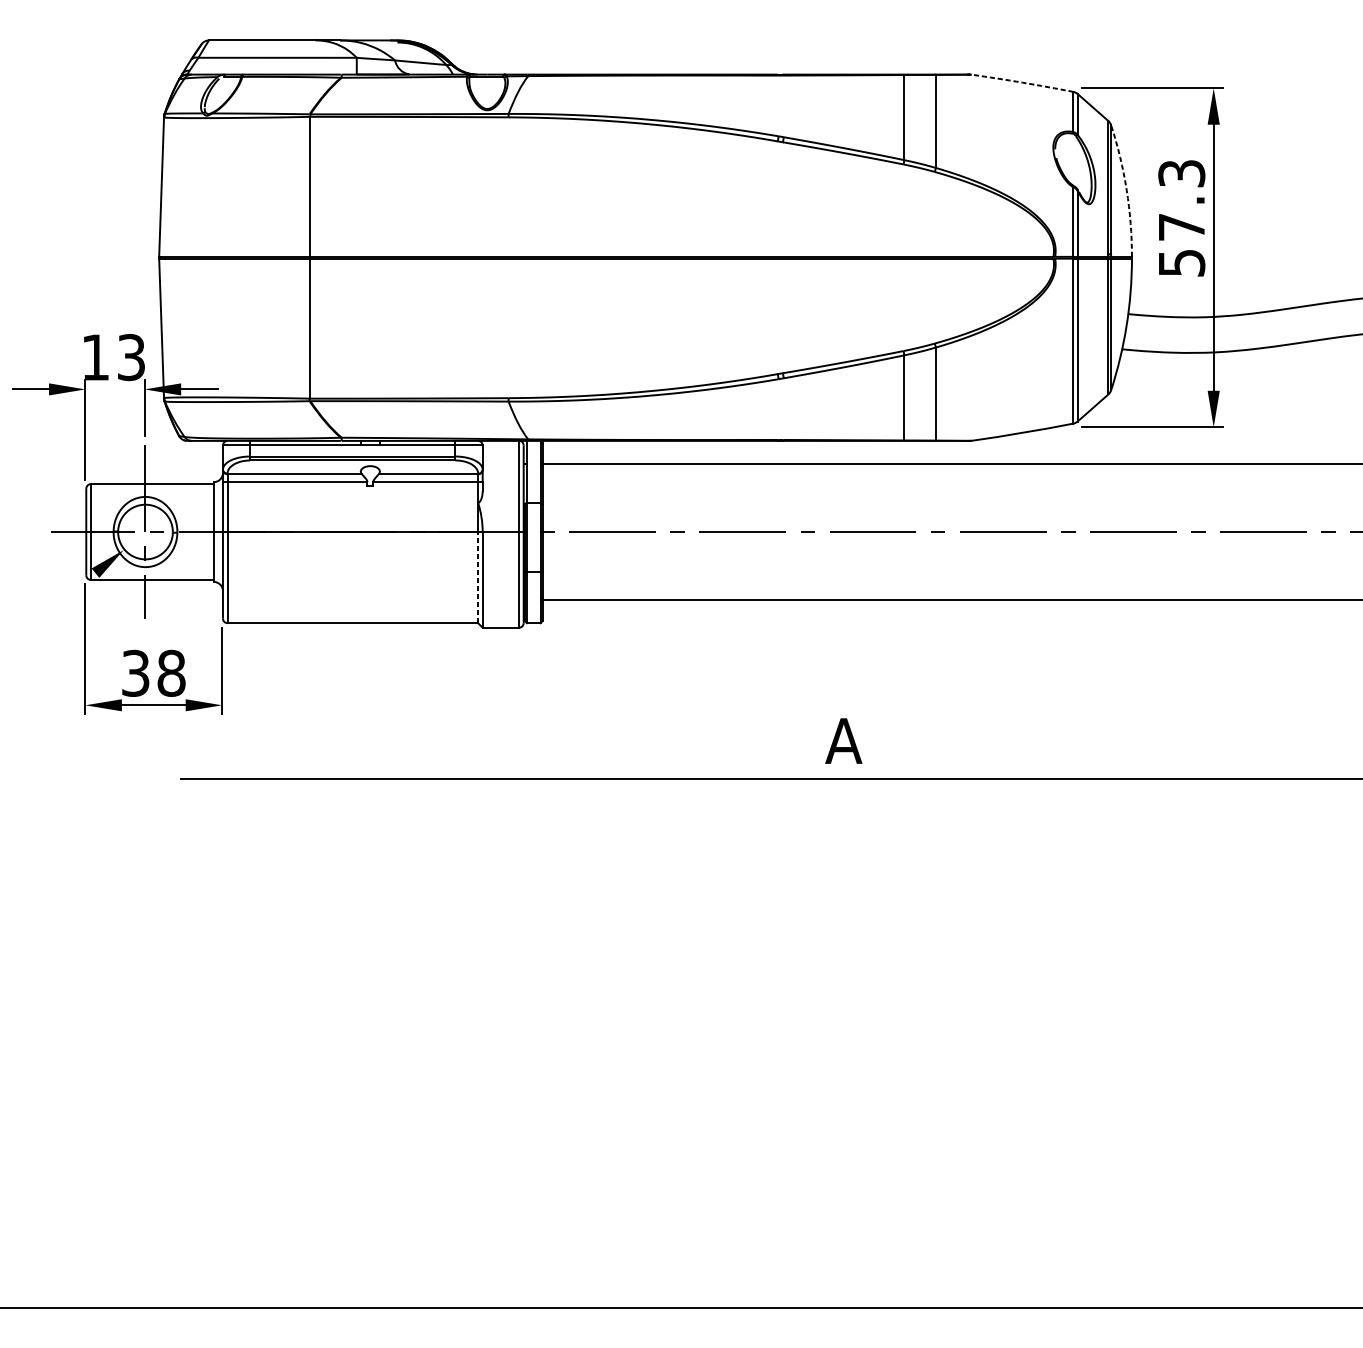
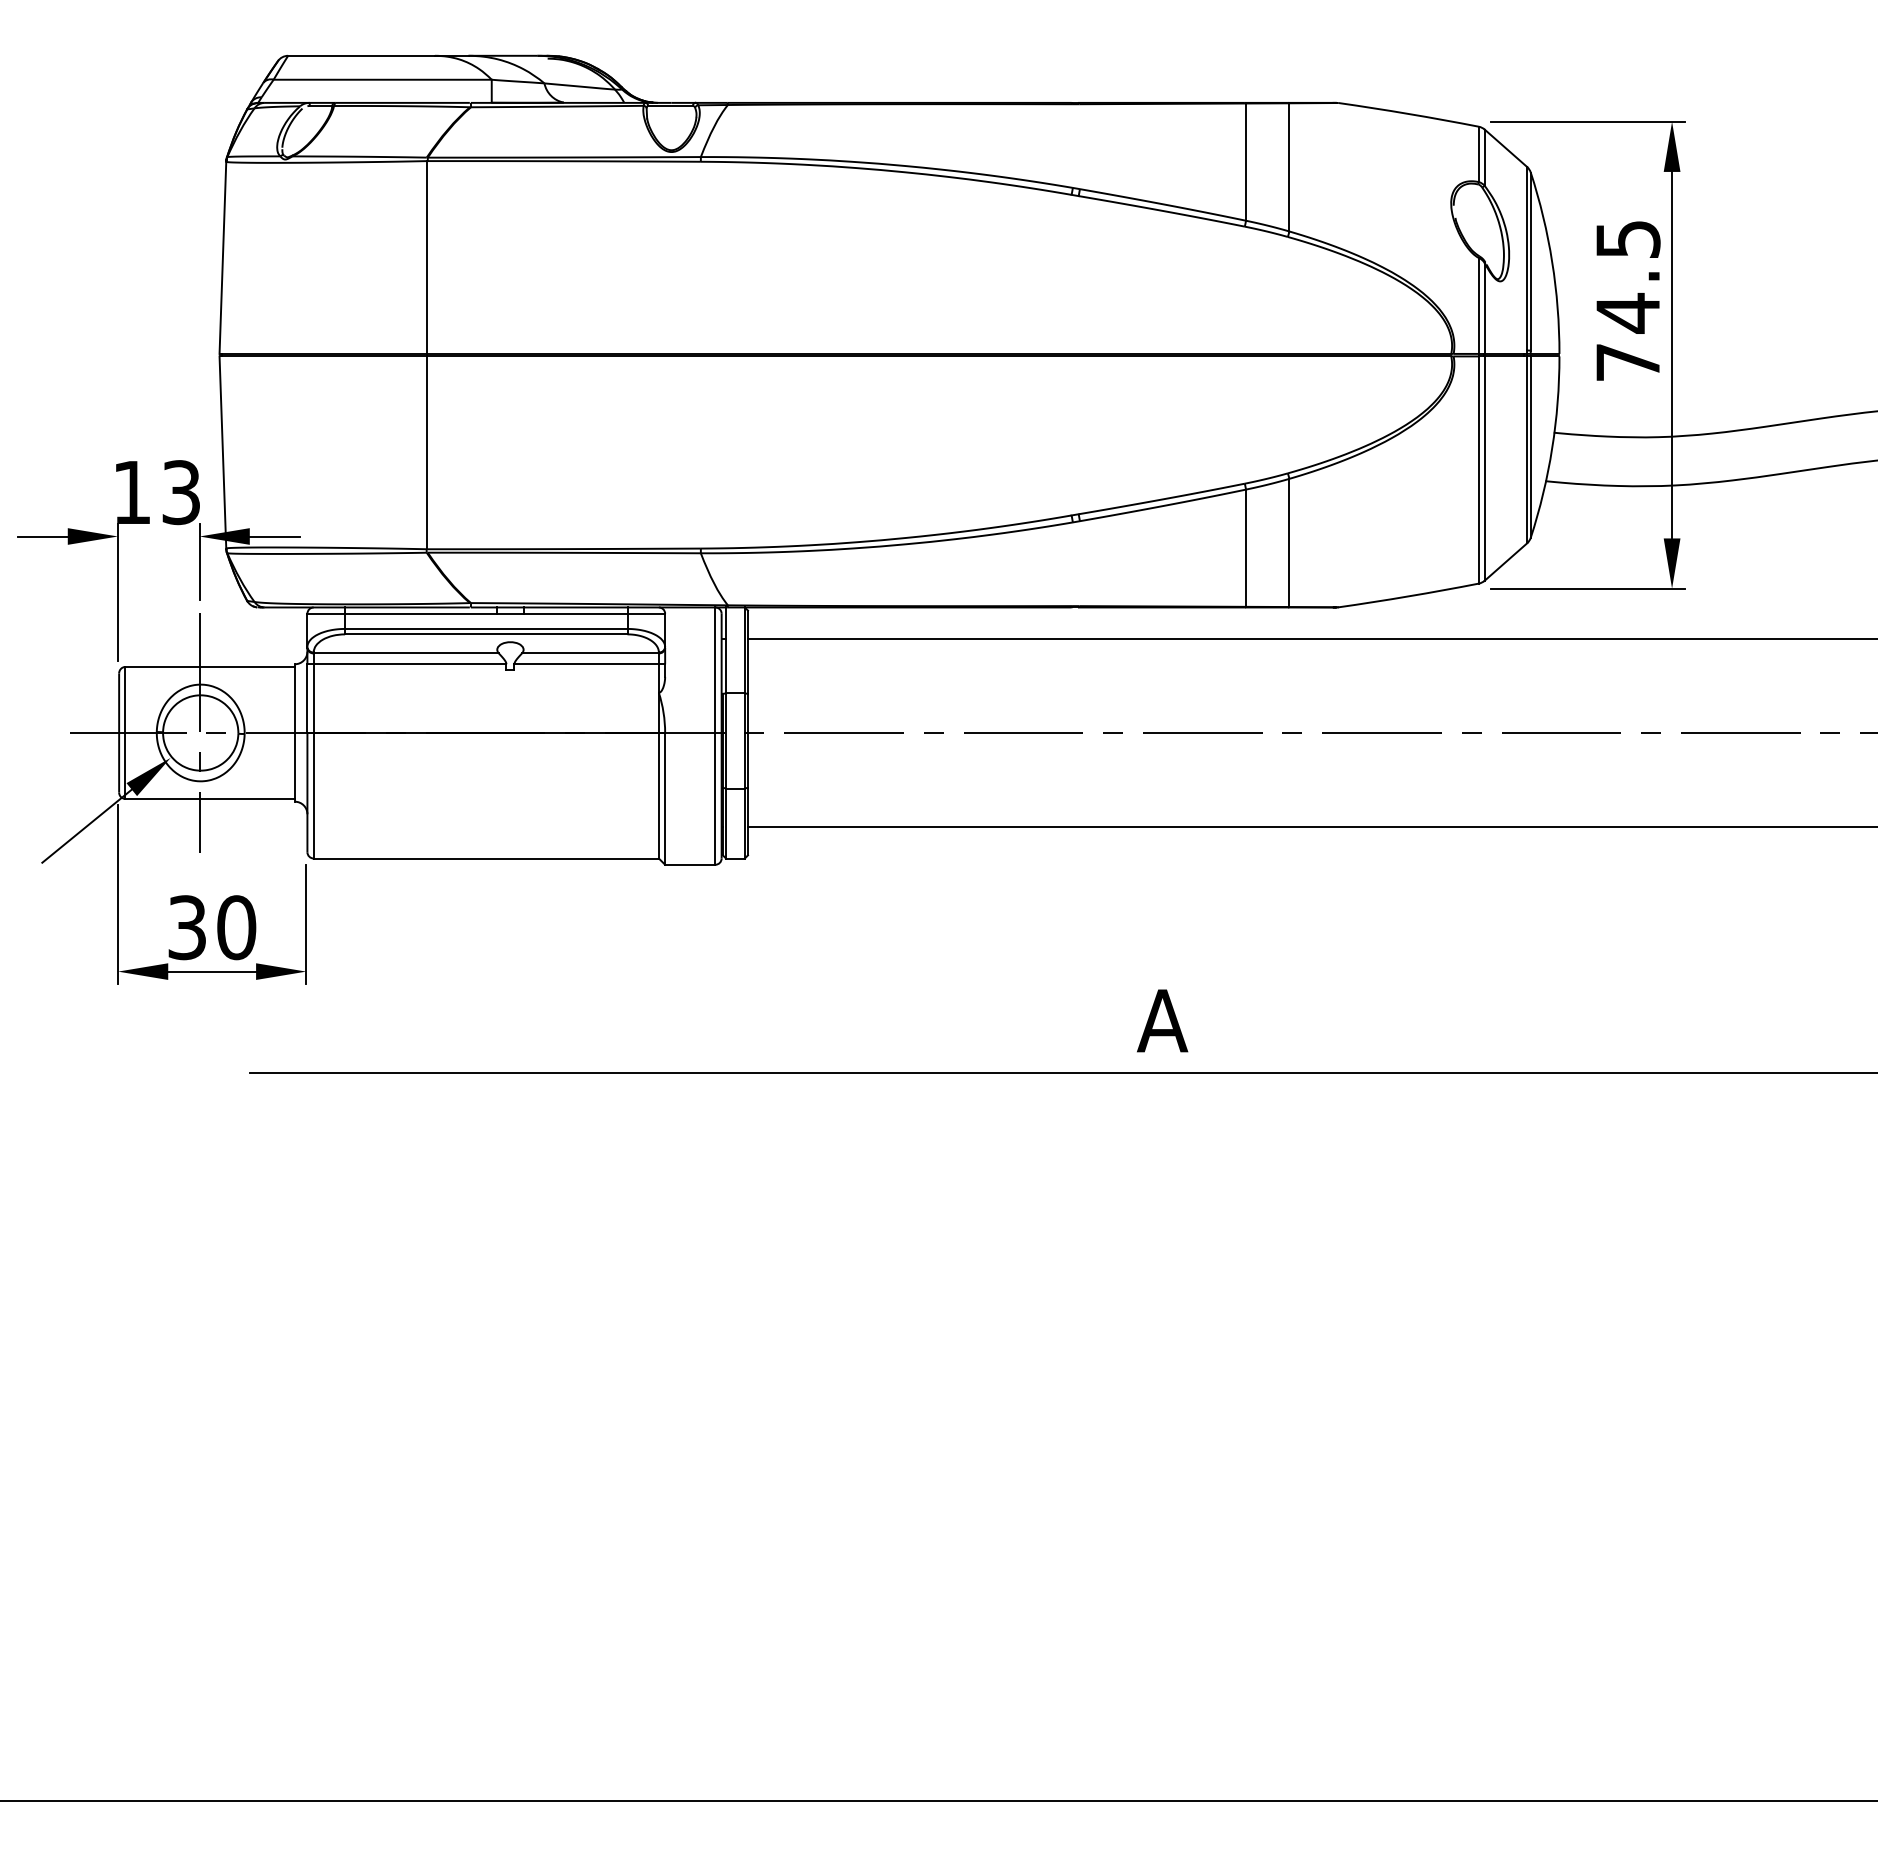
arc: (1022, 82) -> (1408, 113), dashed -> solid
arc: (1126, 190) -> (1552, 262), dashed -> solid
text: (1181, 218) -> (1627, 301), 57.3 -> 74.5
line: (477, 577) -> (658, 795), dashed -> solid
line: (62, 599) -> (86, 825), added
text: (171, 673) -> (236, 927), 38 -> 30

